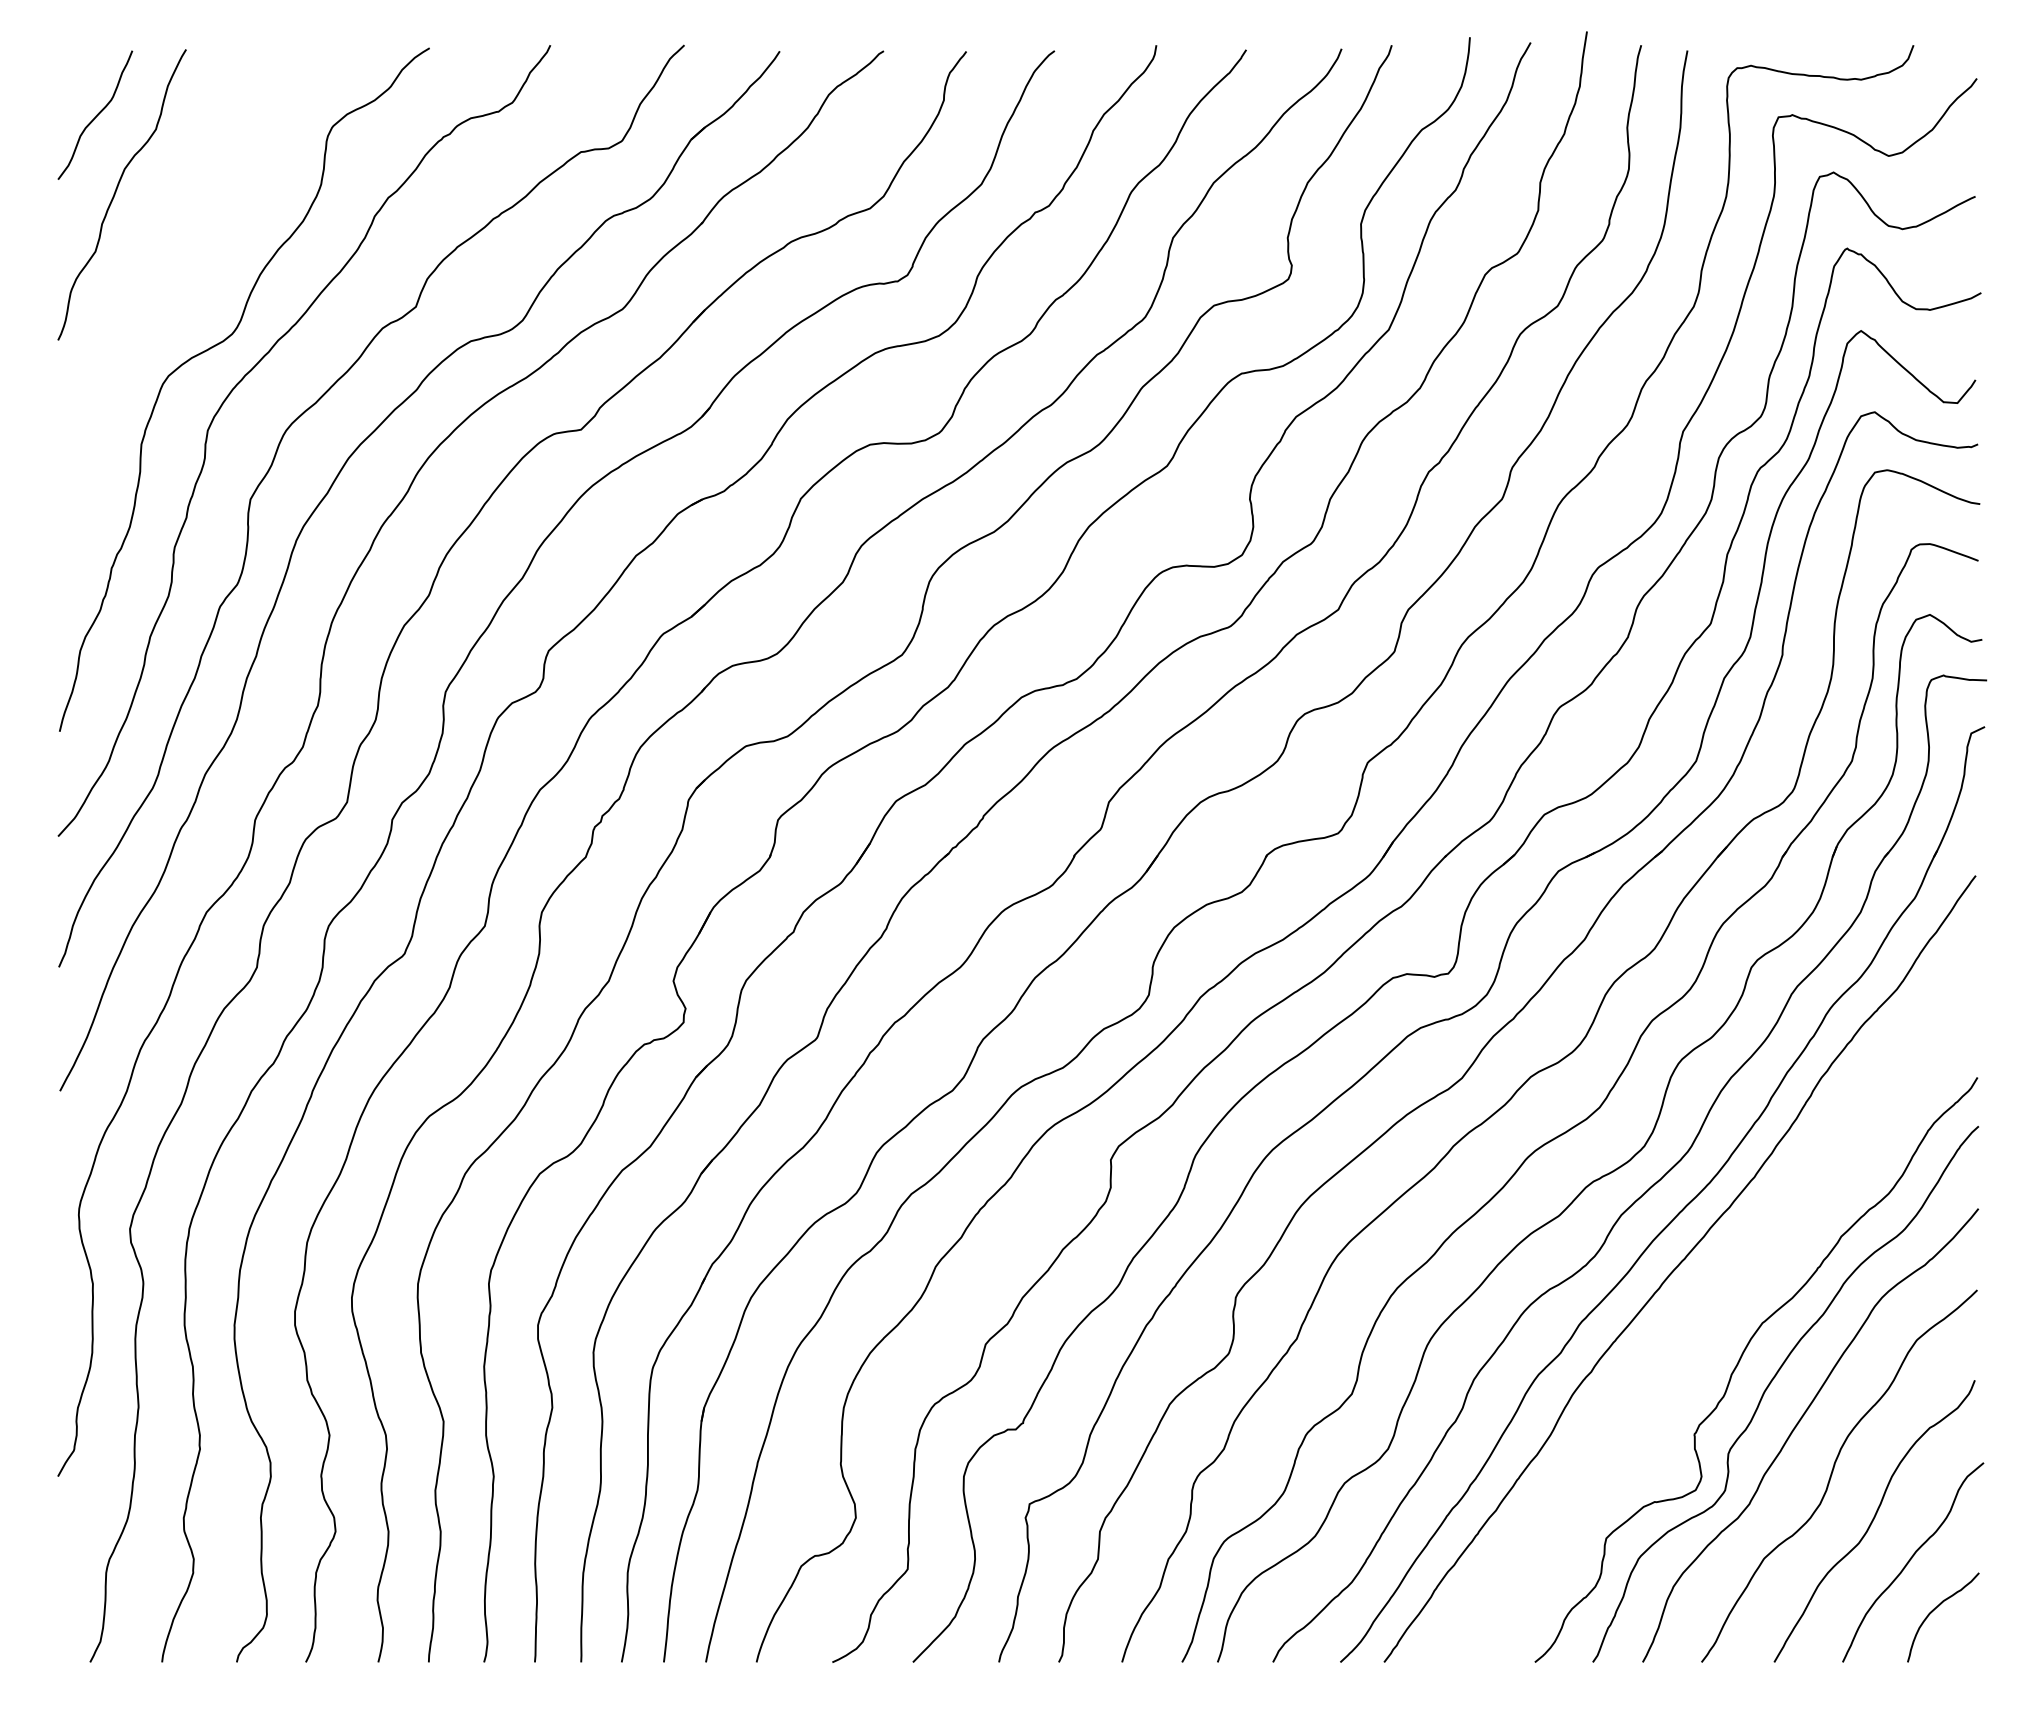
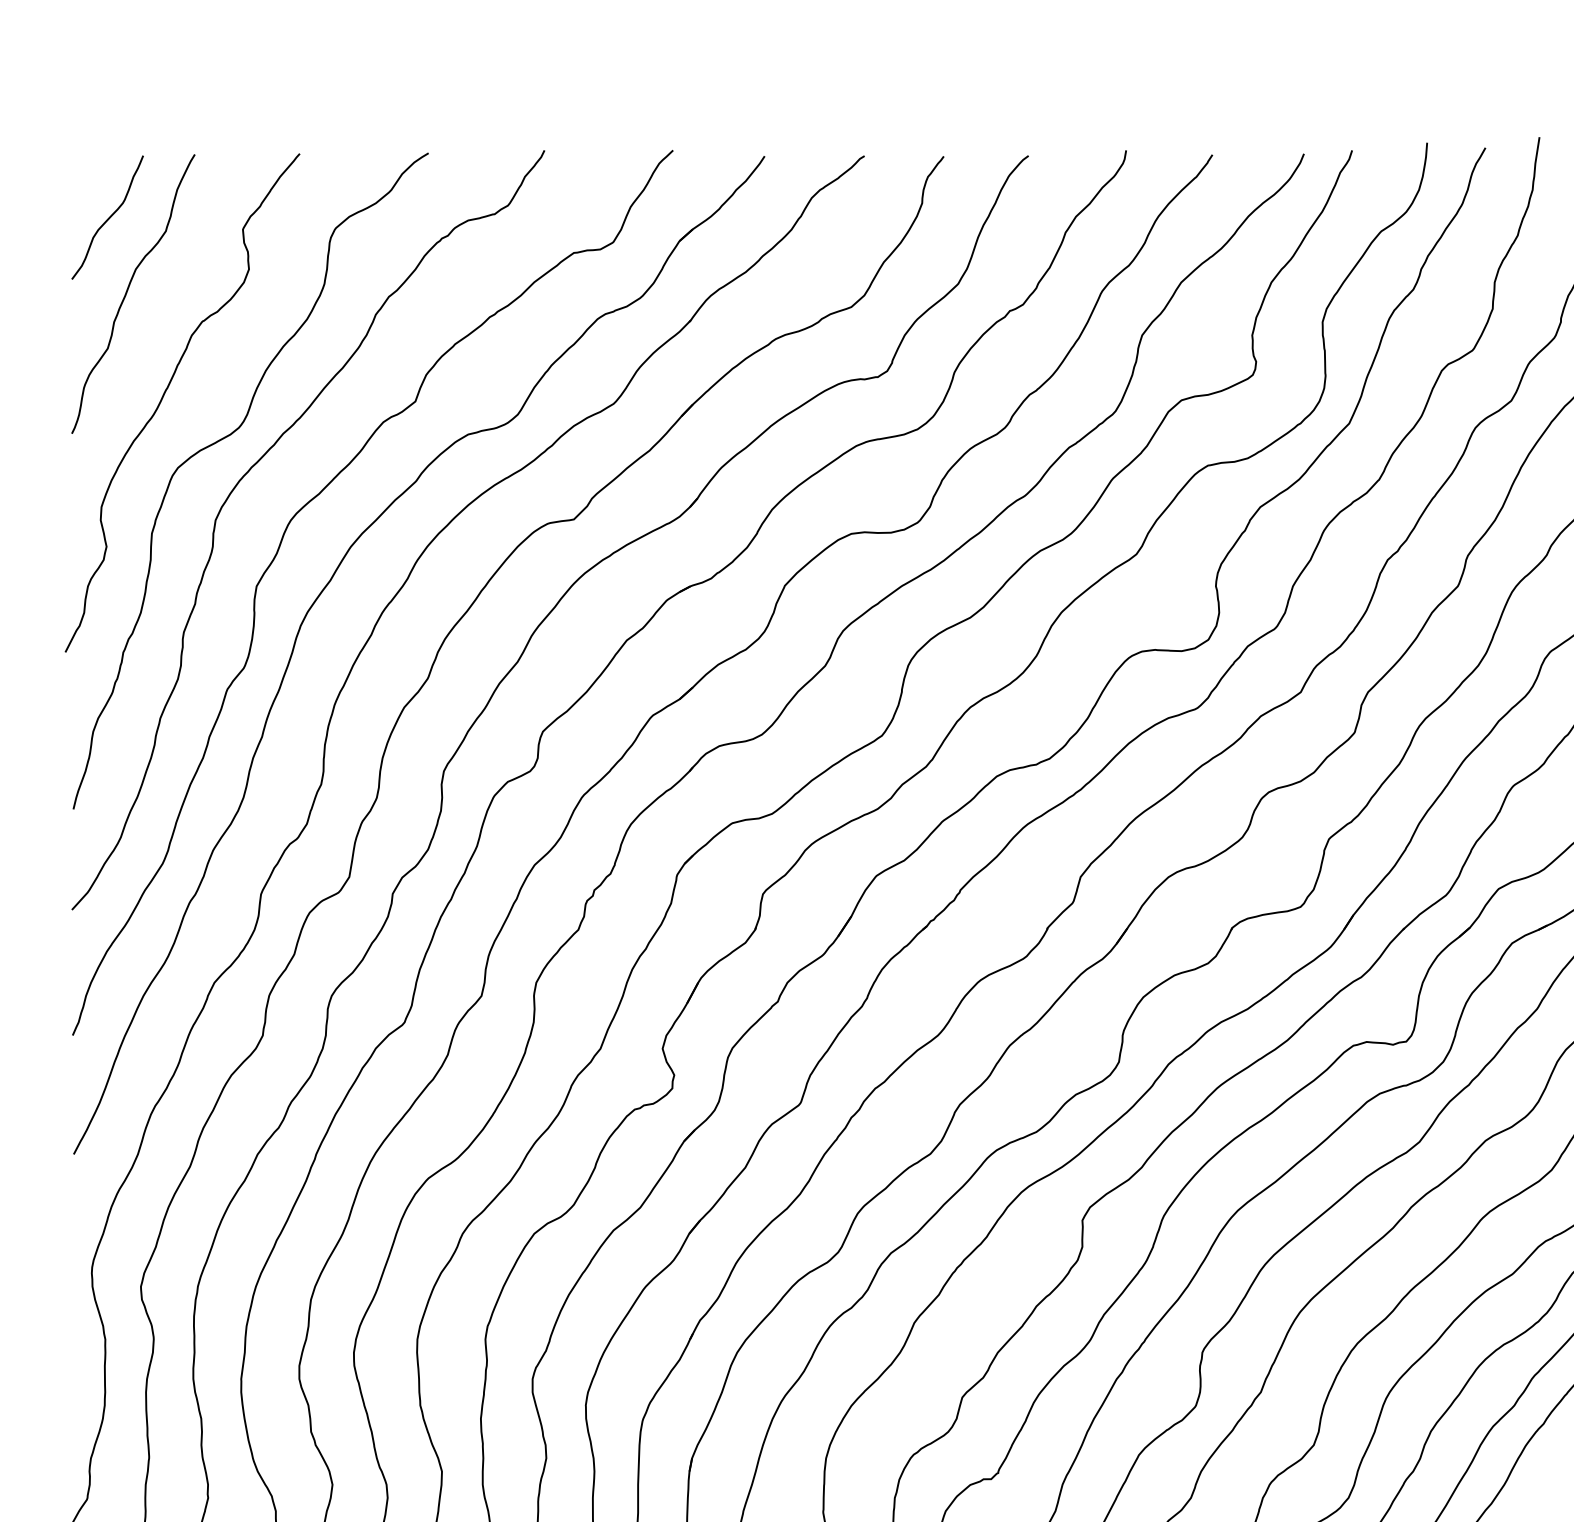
curve: (153, 303) -> (163, 398), added

